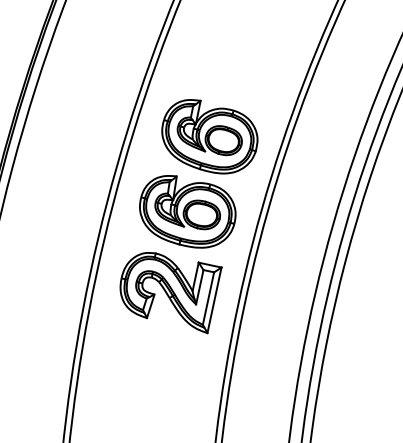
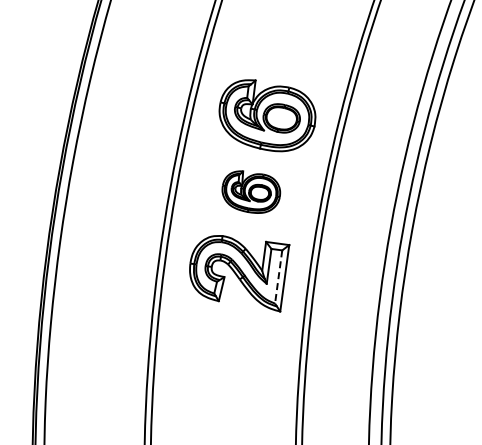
part: (187, 211) -> (251, 191), size x0.6
line: (208, 299) -> (278, 277), solid -> dashed

